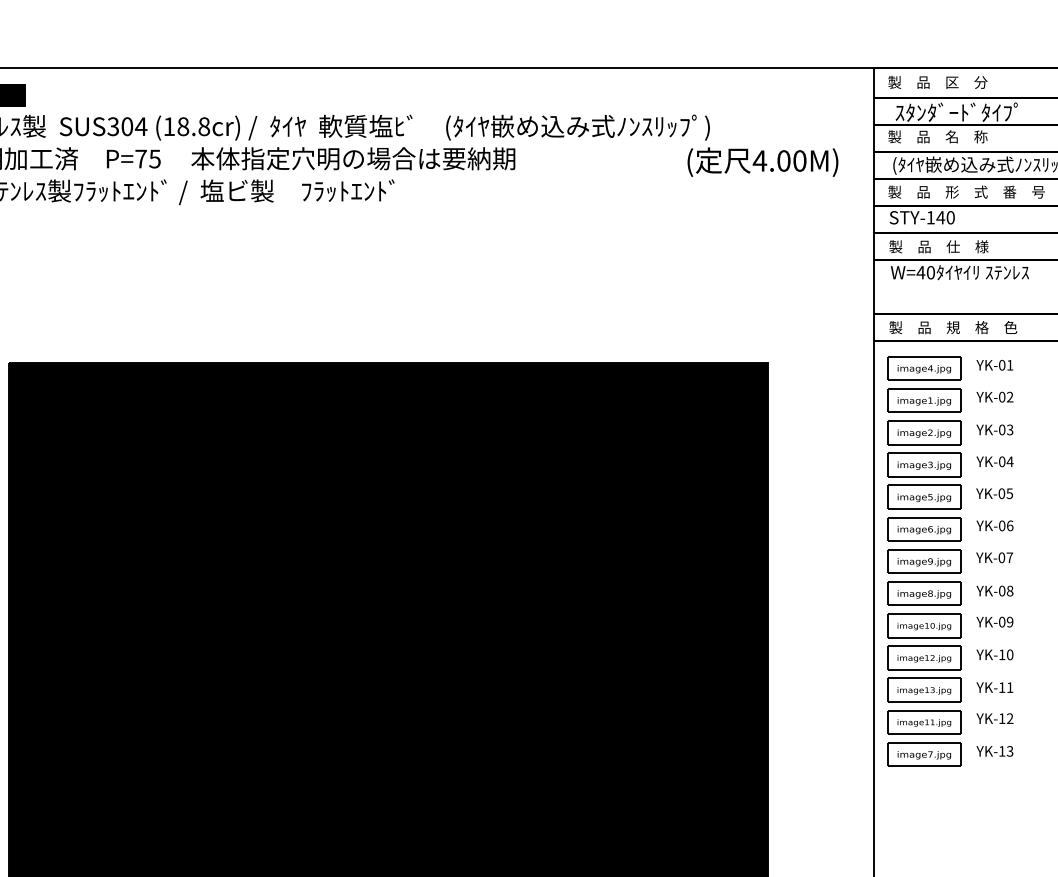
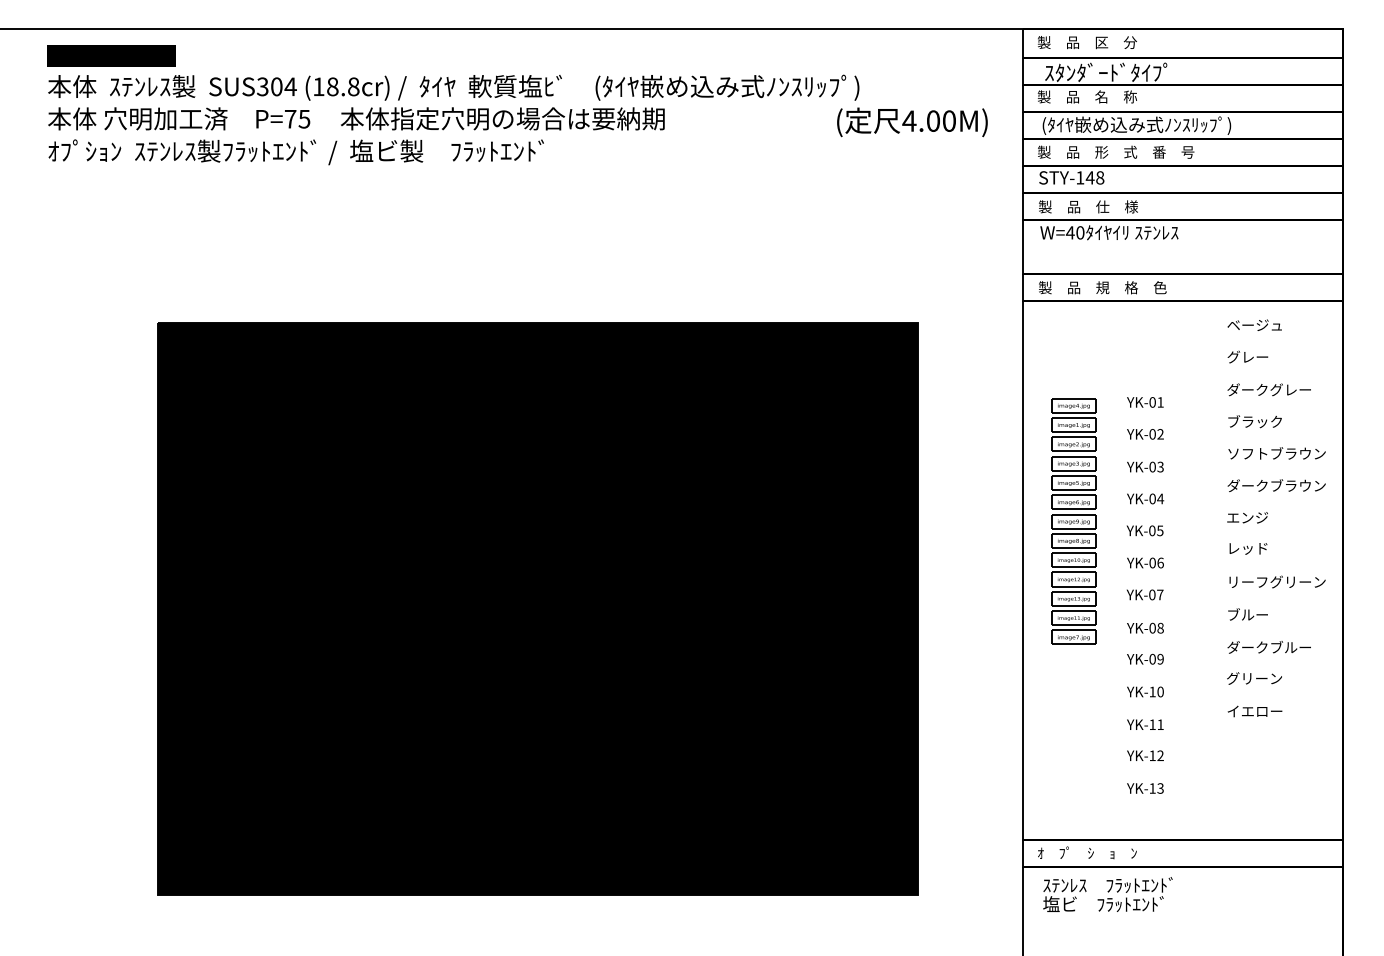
text: (951, 217) -> (1100, 177), STY-140 -> STY-148
text: (995, 558) -> (1145, 595), moved
part: (924, 561) -> (1073, 521), size x0.6

